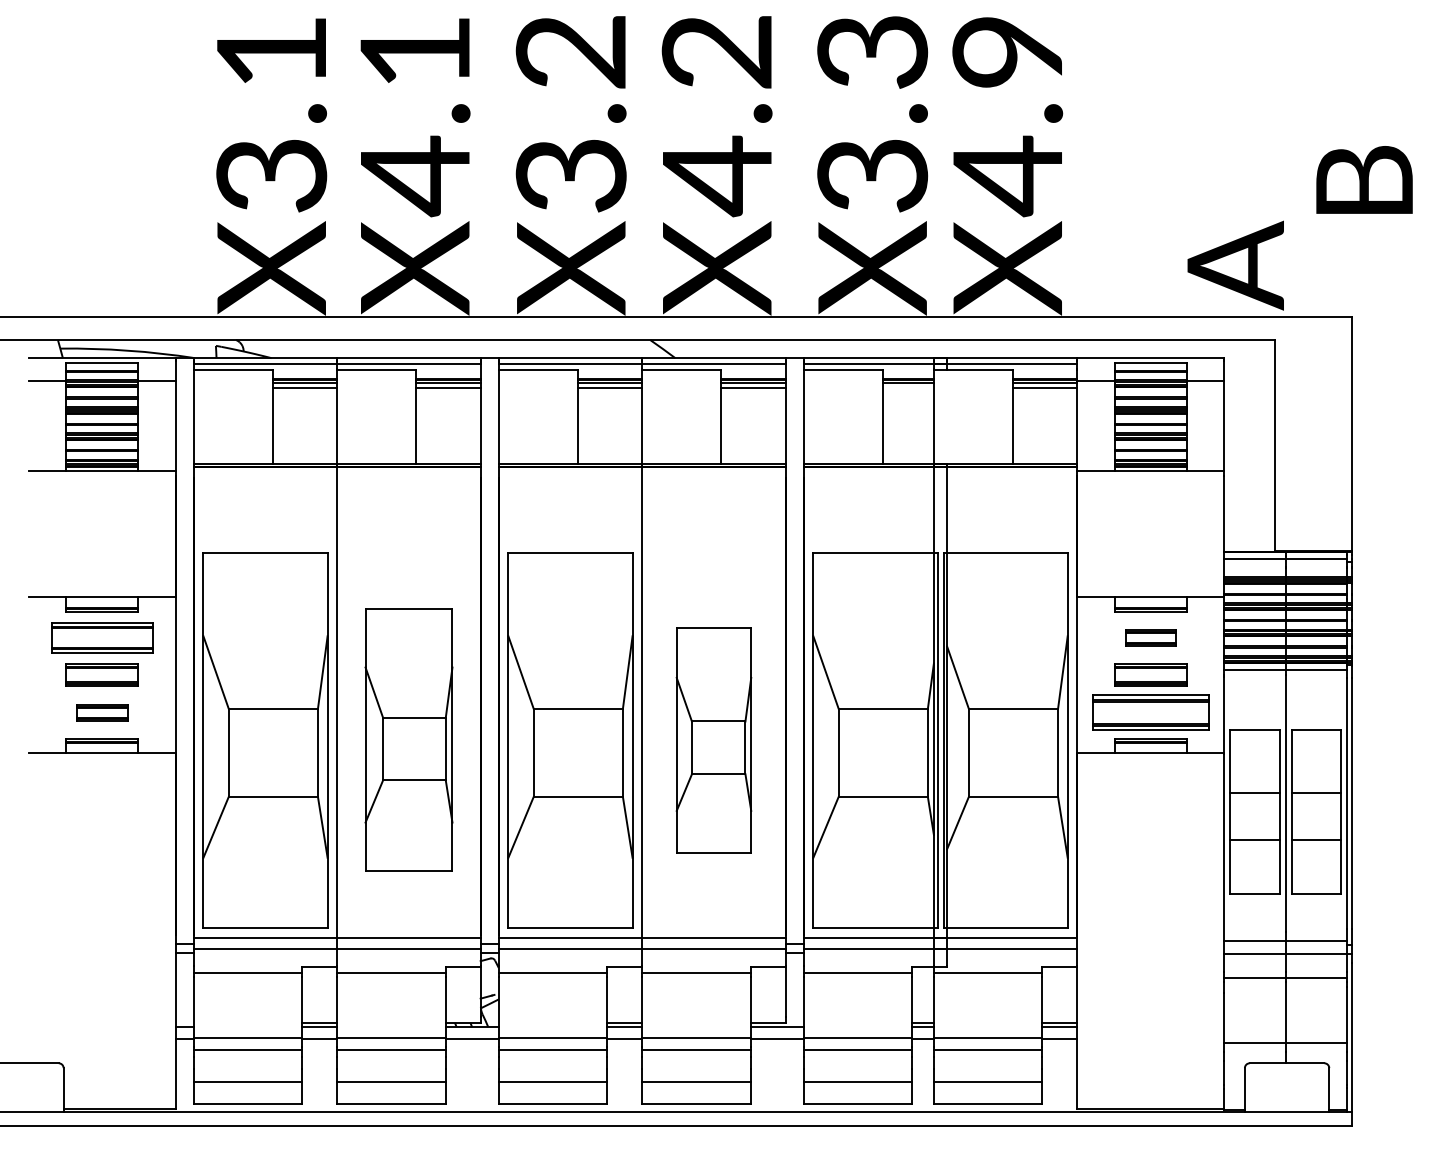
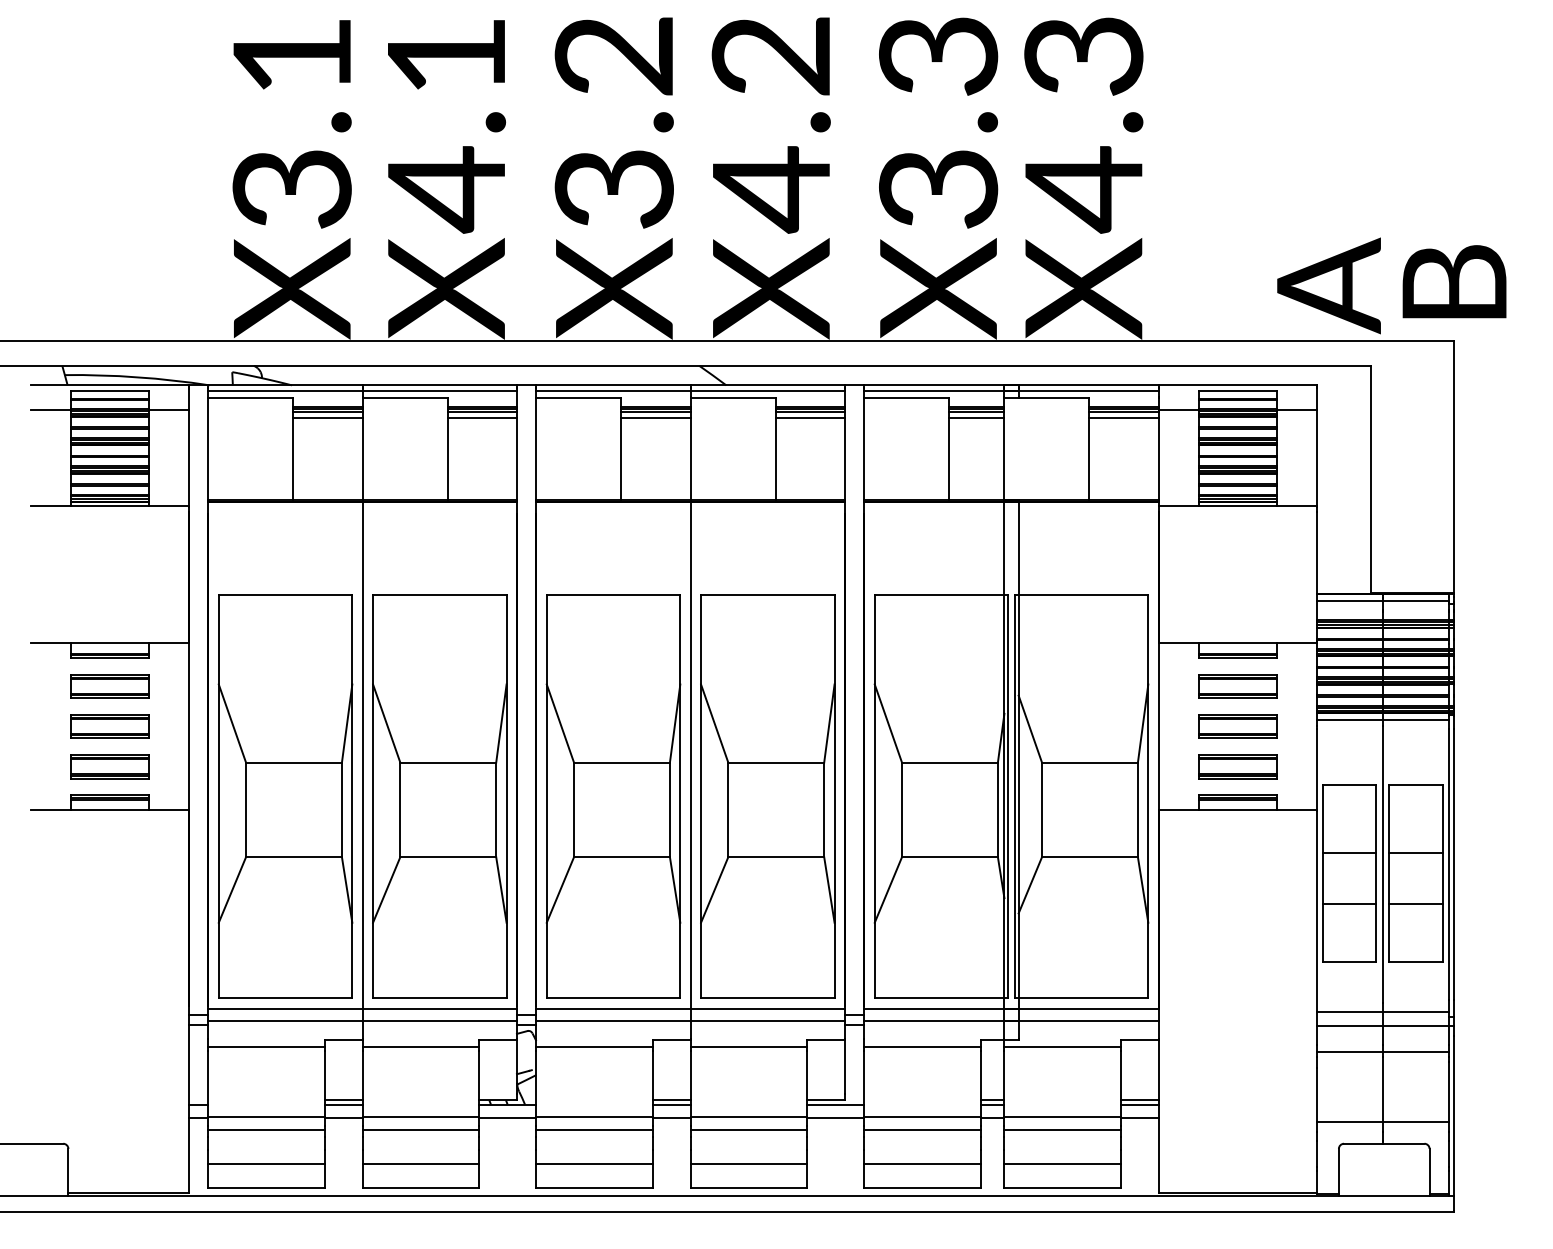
text: (1007, 52) -> (1083, 56), X4.9 -> X4.3
text: (1364, 179) -> (1454, 281), moved
line: (907, 388) -> (976, 417), added
part: (101, 638) -> (109, 686), size x0.71
part: (1150, 638) -> (1237, 686), size x1.43
part: (101, 712) -> (109, 766), size x1.43
part: (1150, 712) -> (1237, 766), size x0.62
part: (408, 740) -> (439, 796), size x1.43
part: (713, 740) -> (767, 796), size x1.67

